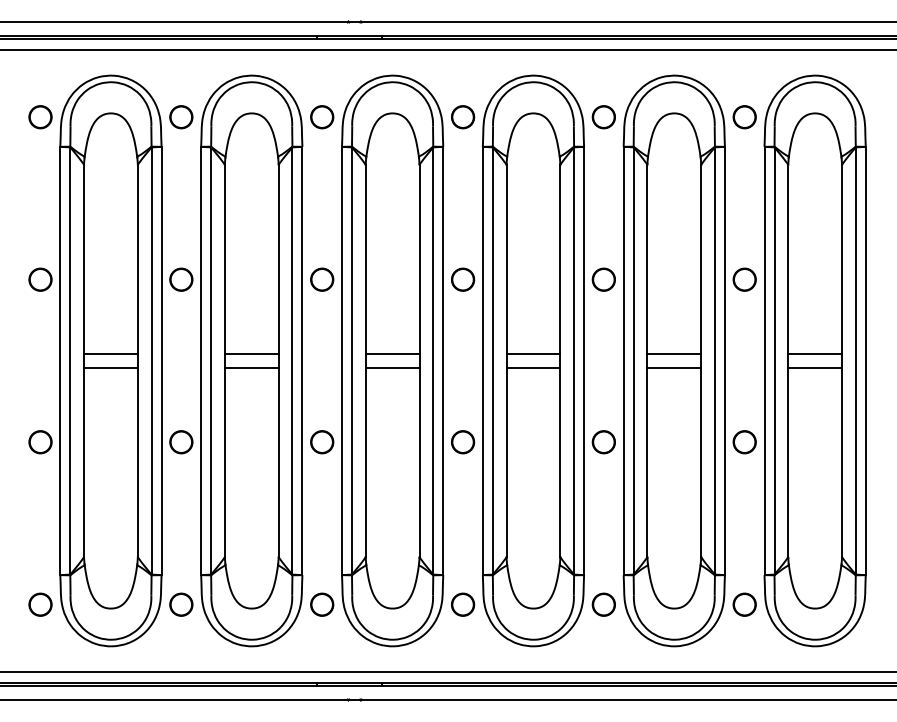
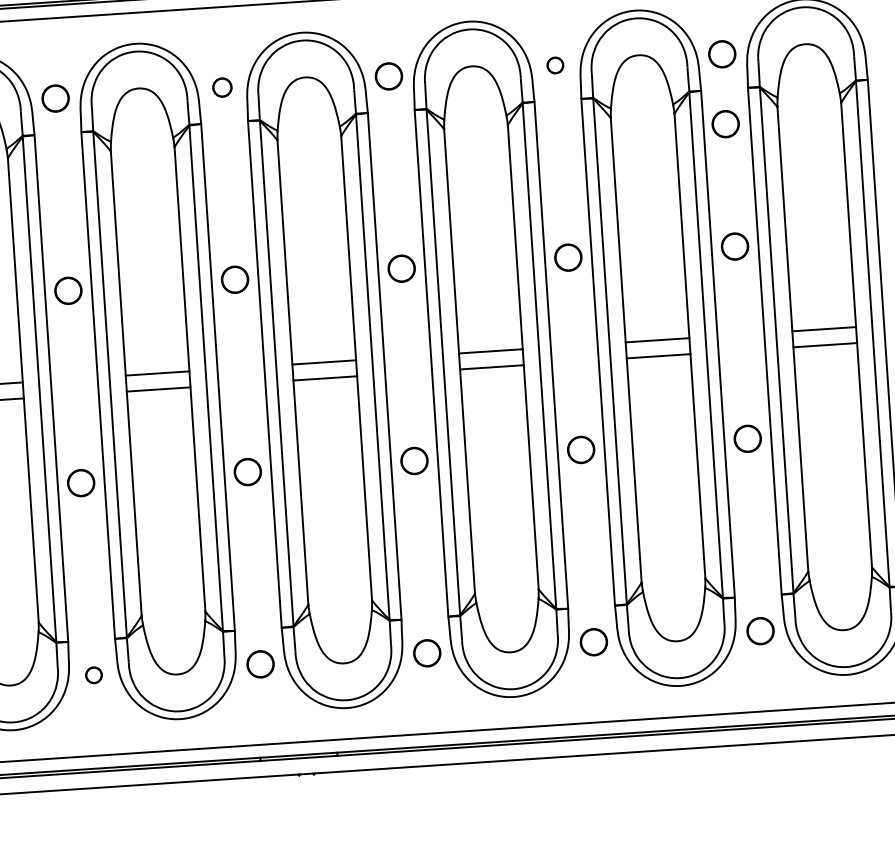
circle: (322, 117) -> (222, 87), size x0.7
circle: (603, 117) -> (555, 65), size x0.6
circle: (743, 176) -> (725, 124), added
circle: (181, 604) -> (94, 675), size x0.6

